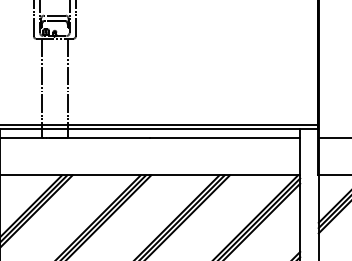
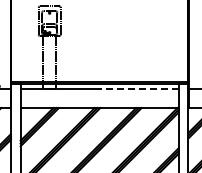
line: (223, 138) -> (138, 88), solid -> dashed

